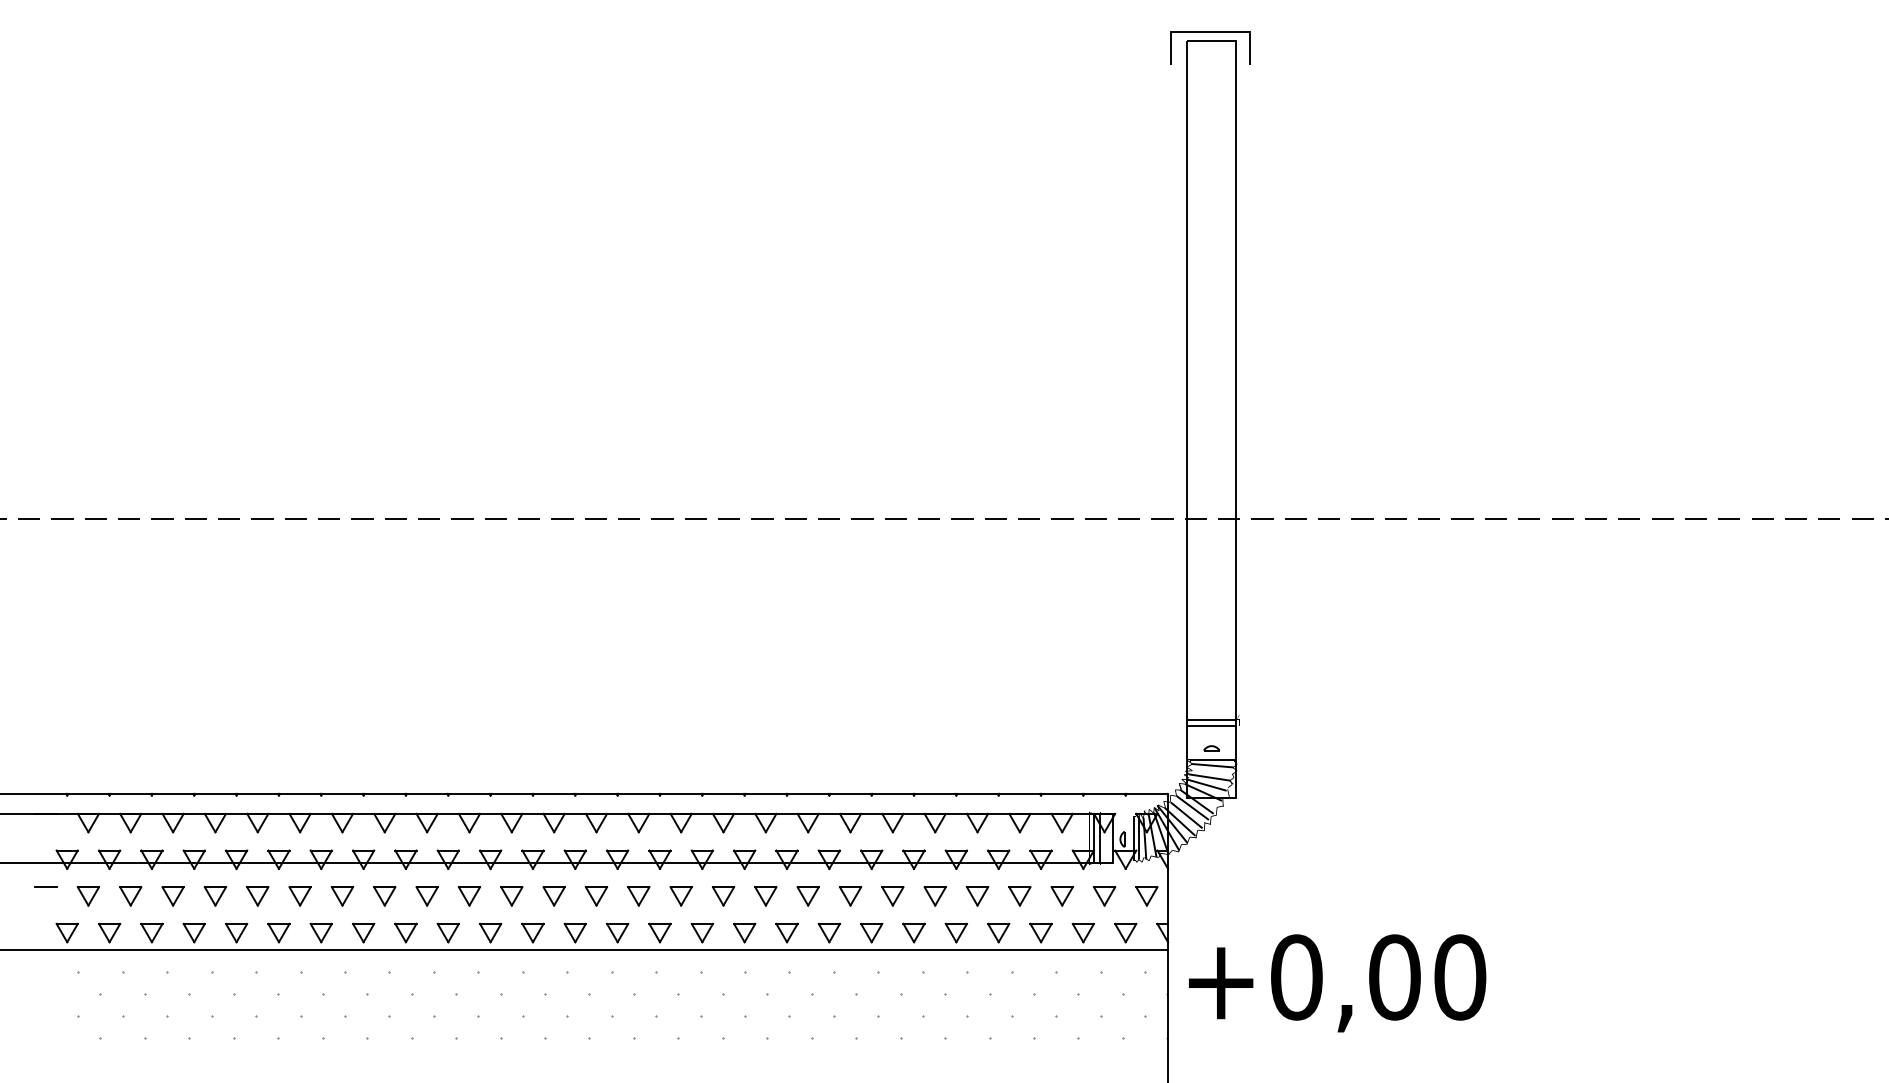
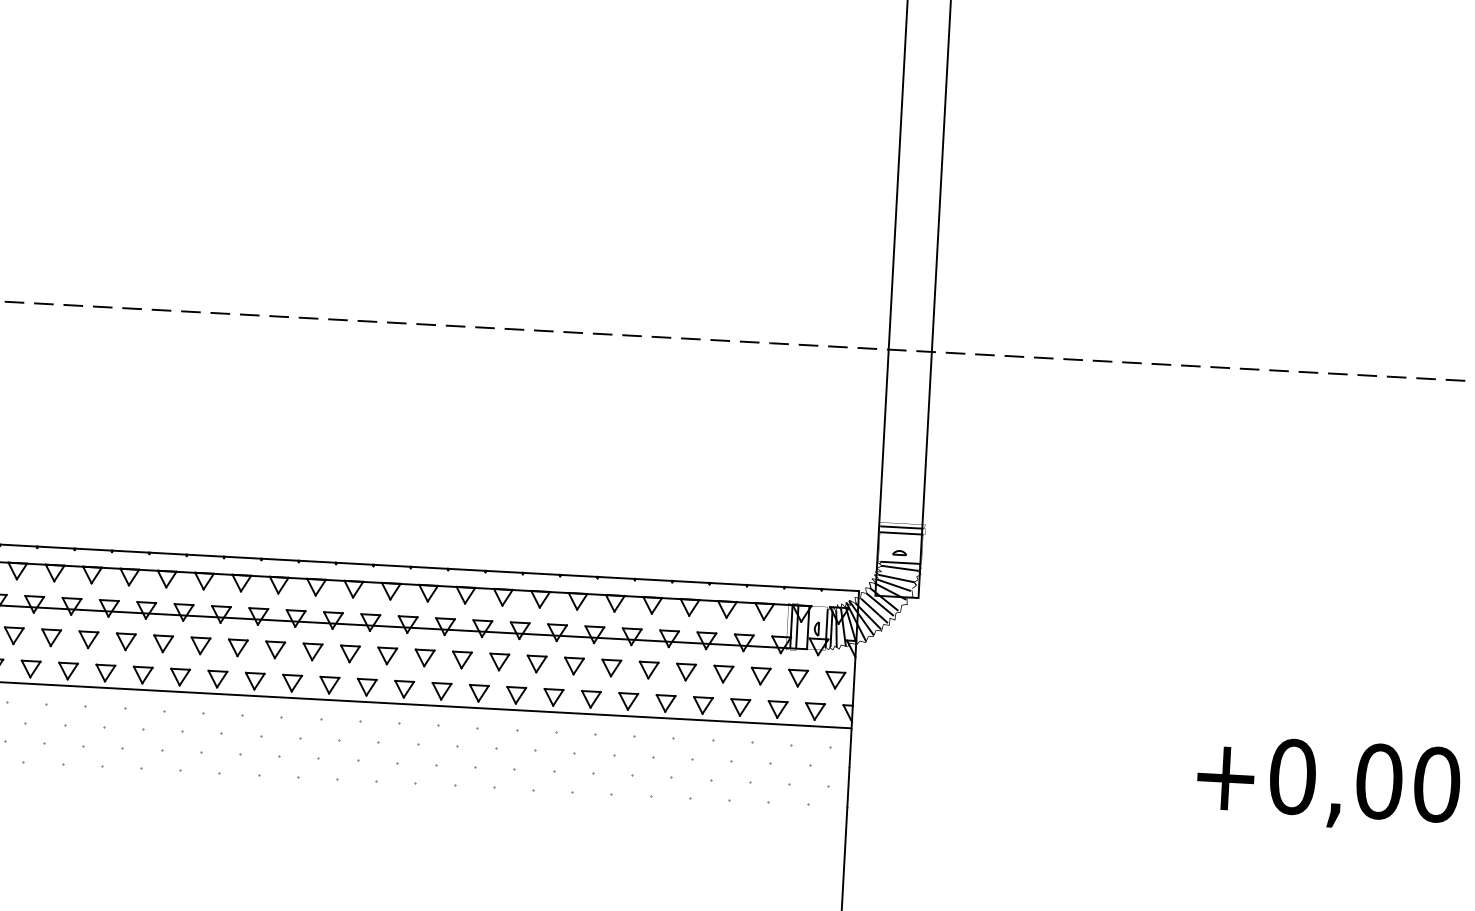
text: (1337, 983) -> (1328, 784), moved

